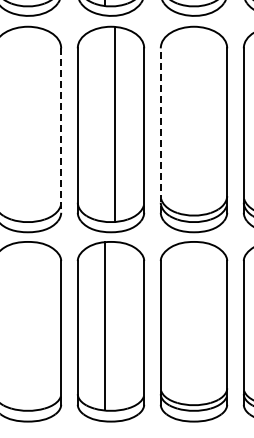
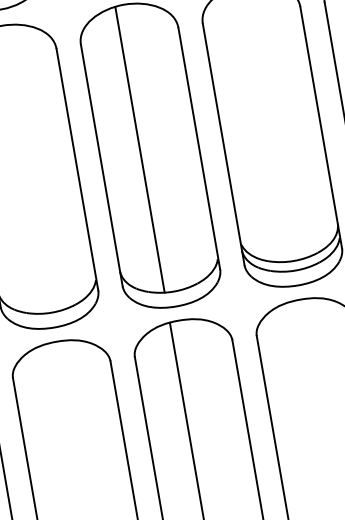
line: (114, 124) -> (139, 149), moved
line: (160, 130) -> (223, 144), dashed -> solid
line: (61, 131) -> (78, 171), dashed -> solid

